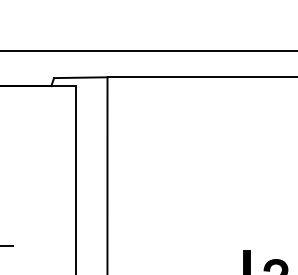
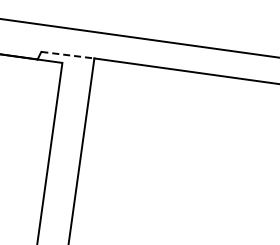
line: (80, 77) -> (67, 54), solid -> dashed

